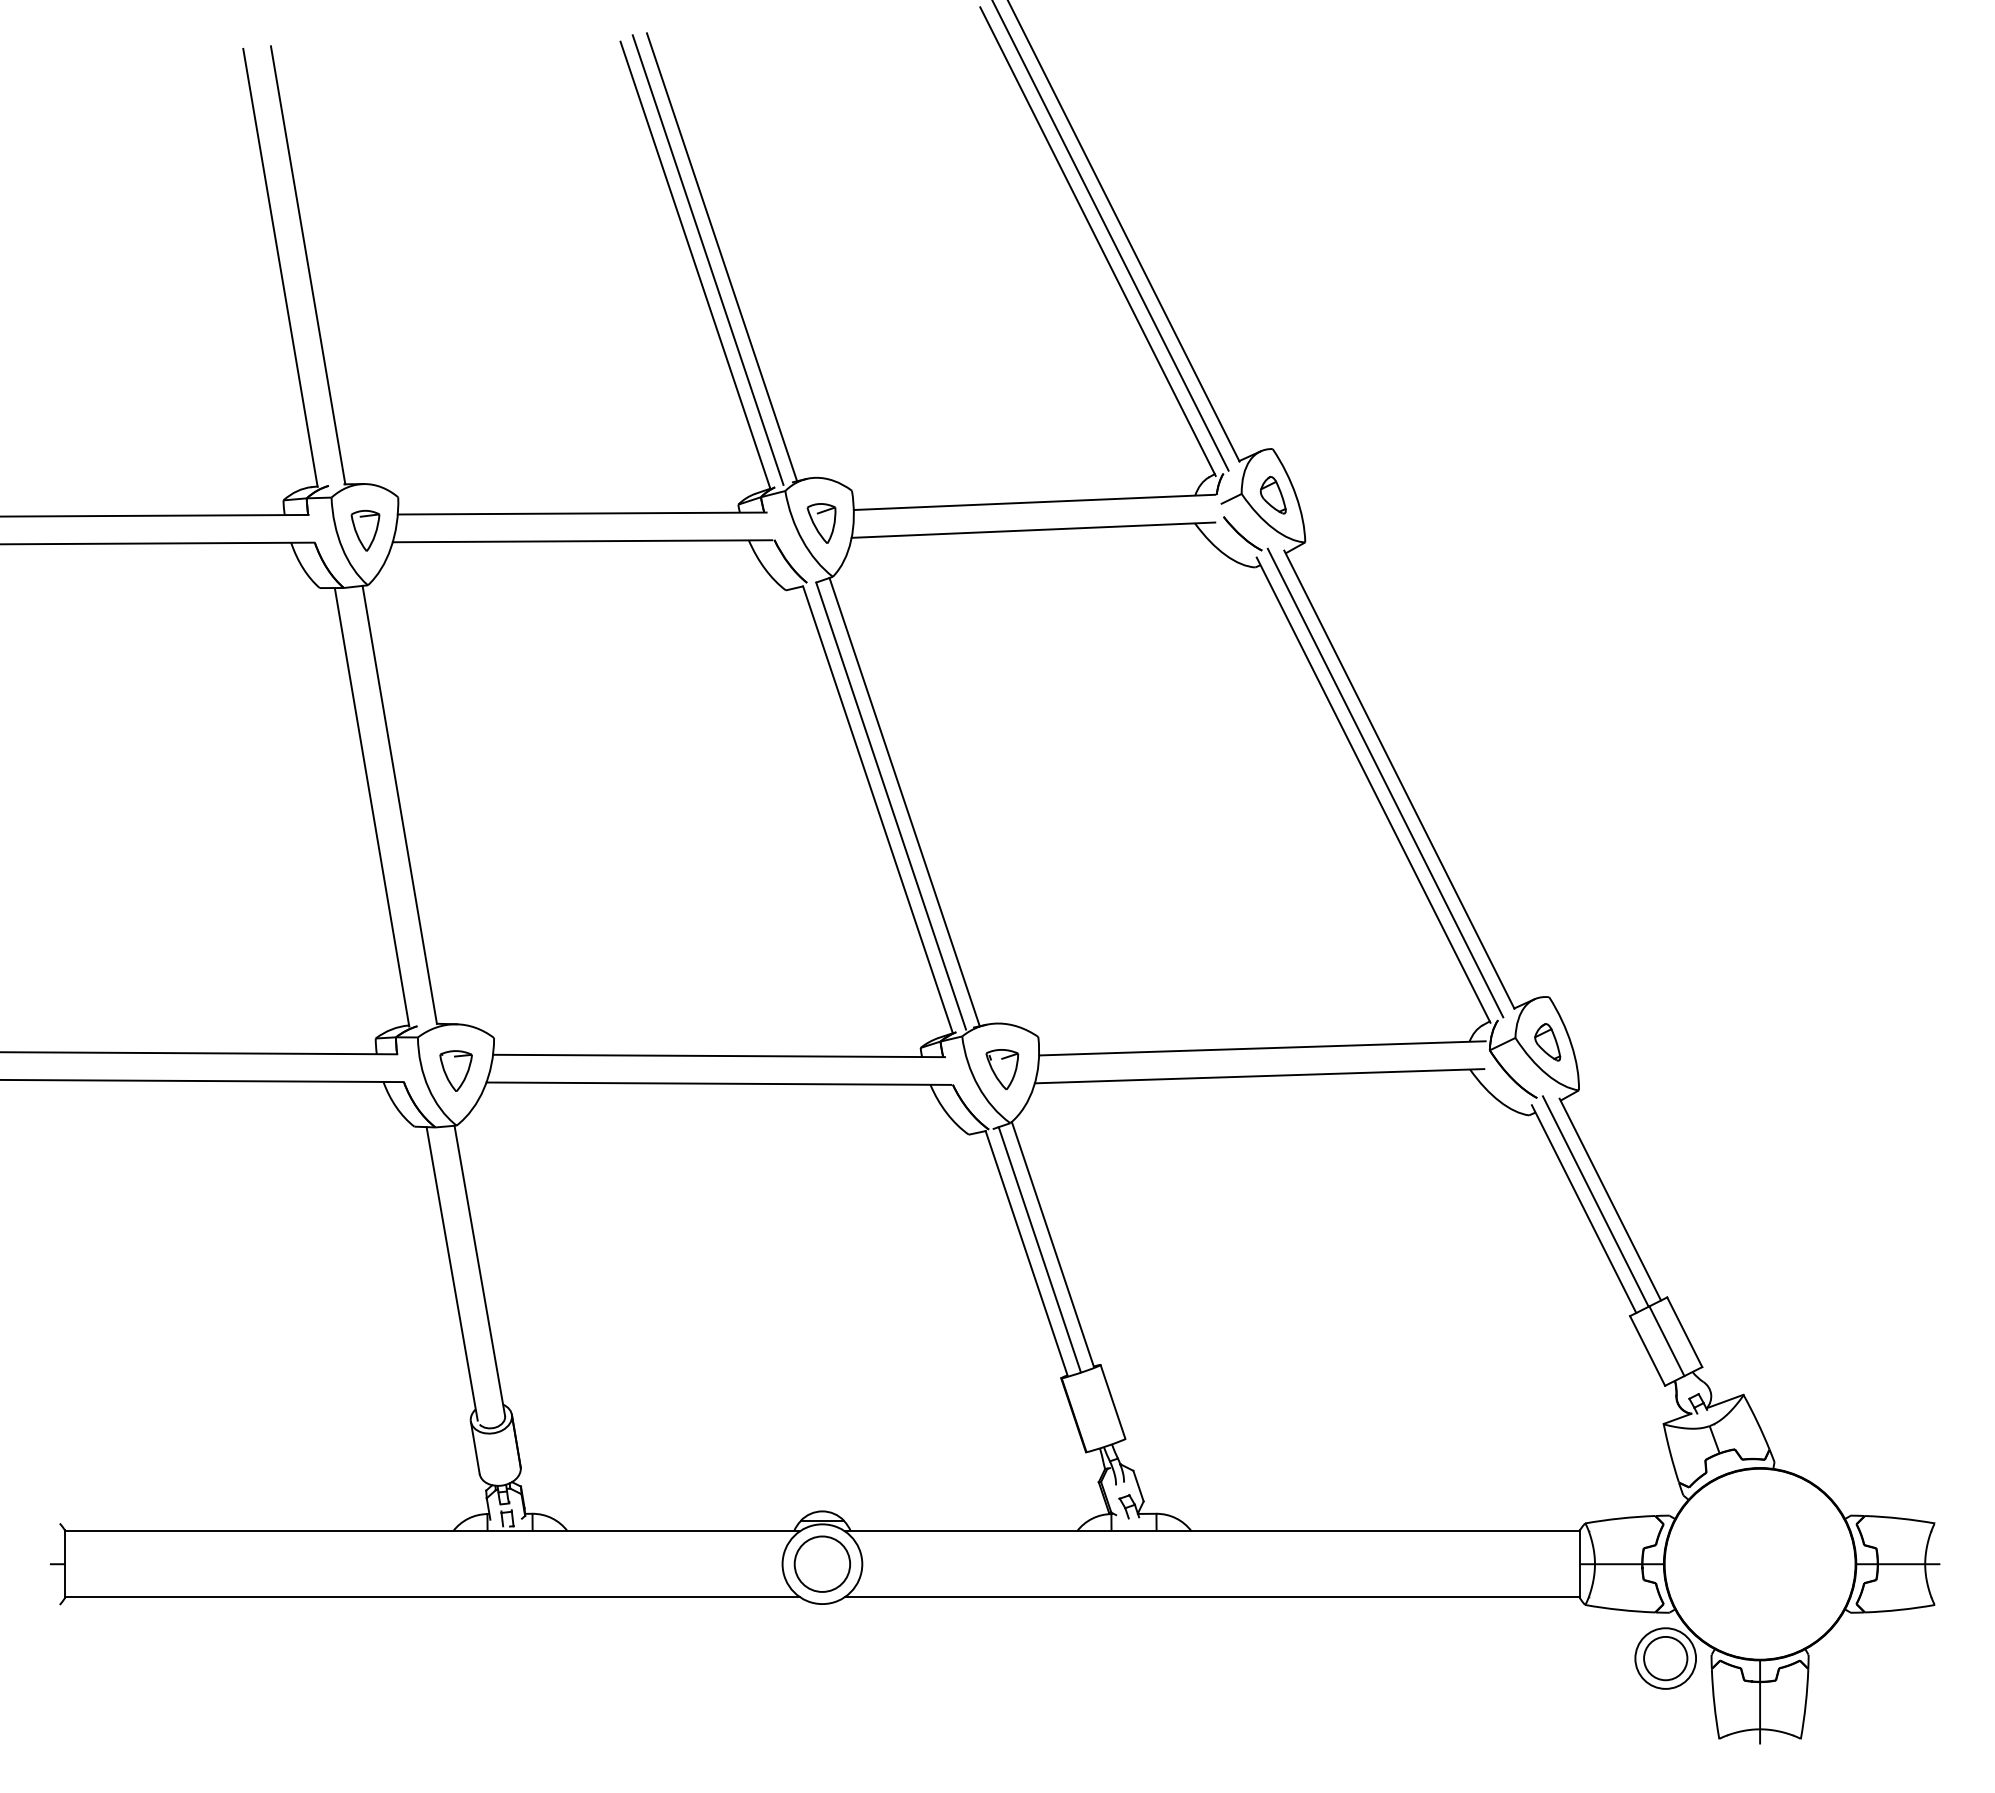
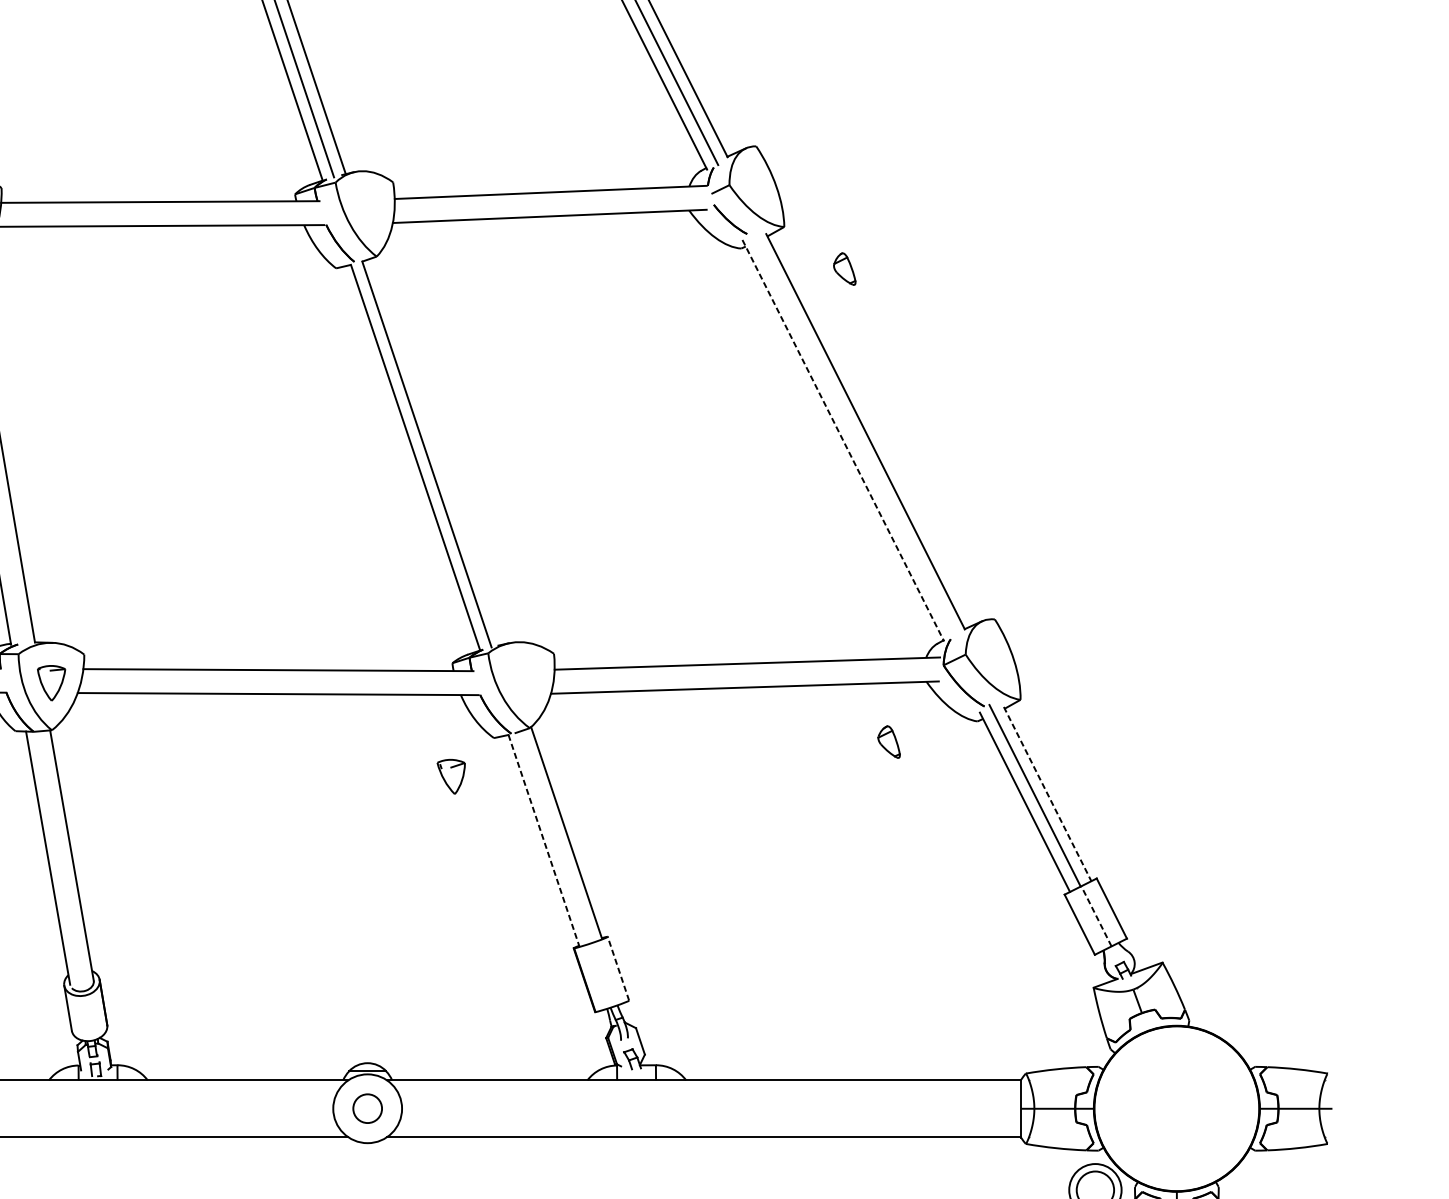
part: (1272, 495) -> (844, 269), moved
part: (821, 523) -> (366, 210), removed
line: (1385, 782) -> (853, 434), removed
line: (1373, 790) -> (843, 441), solid -> dashed
line: (904, 801) -> (438, 450), removed
part: (1547, 1042) -> (888, 742), moved
part: (1002, 1069) -> (451, 776), moved
line: (1610, 1199) -> (1047, 794), solid -> dashed
line: (1039, 1249) -> (554, 837), removed
line: (1026, 1254) -> (543, 841), solid -> dashed
line: (1666, 1341) -> (1096, 916), solid -> dashed
line: (1113, 1401) -> (618, 968), solid -> dashed
circle: (822, 1563) -> (367, 1108), size x0.6

